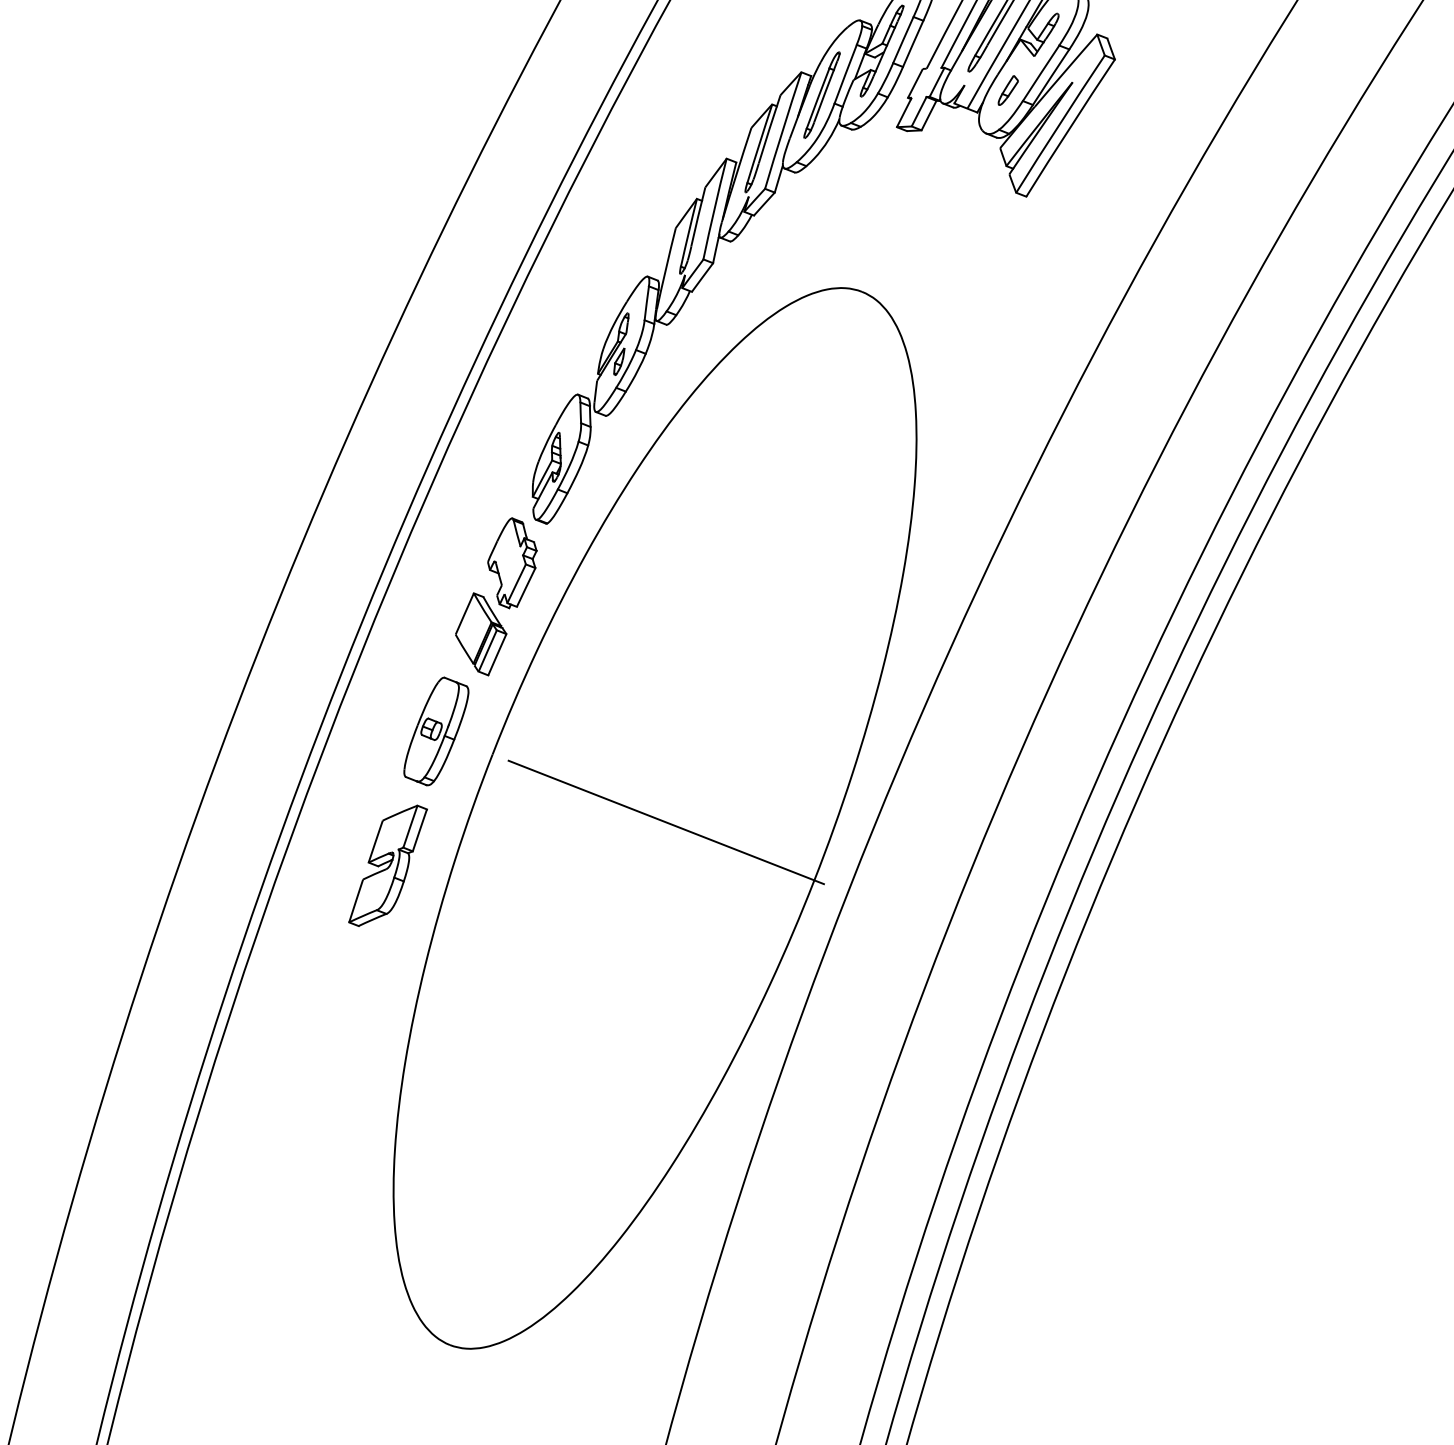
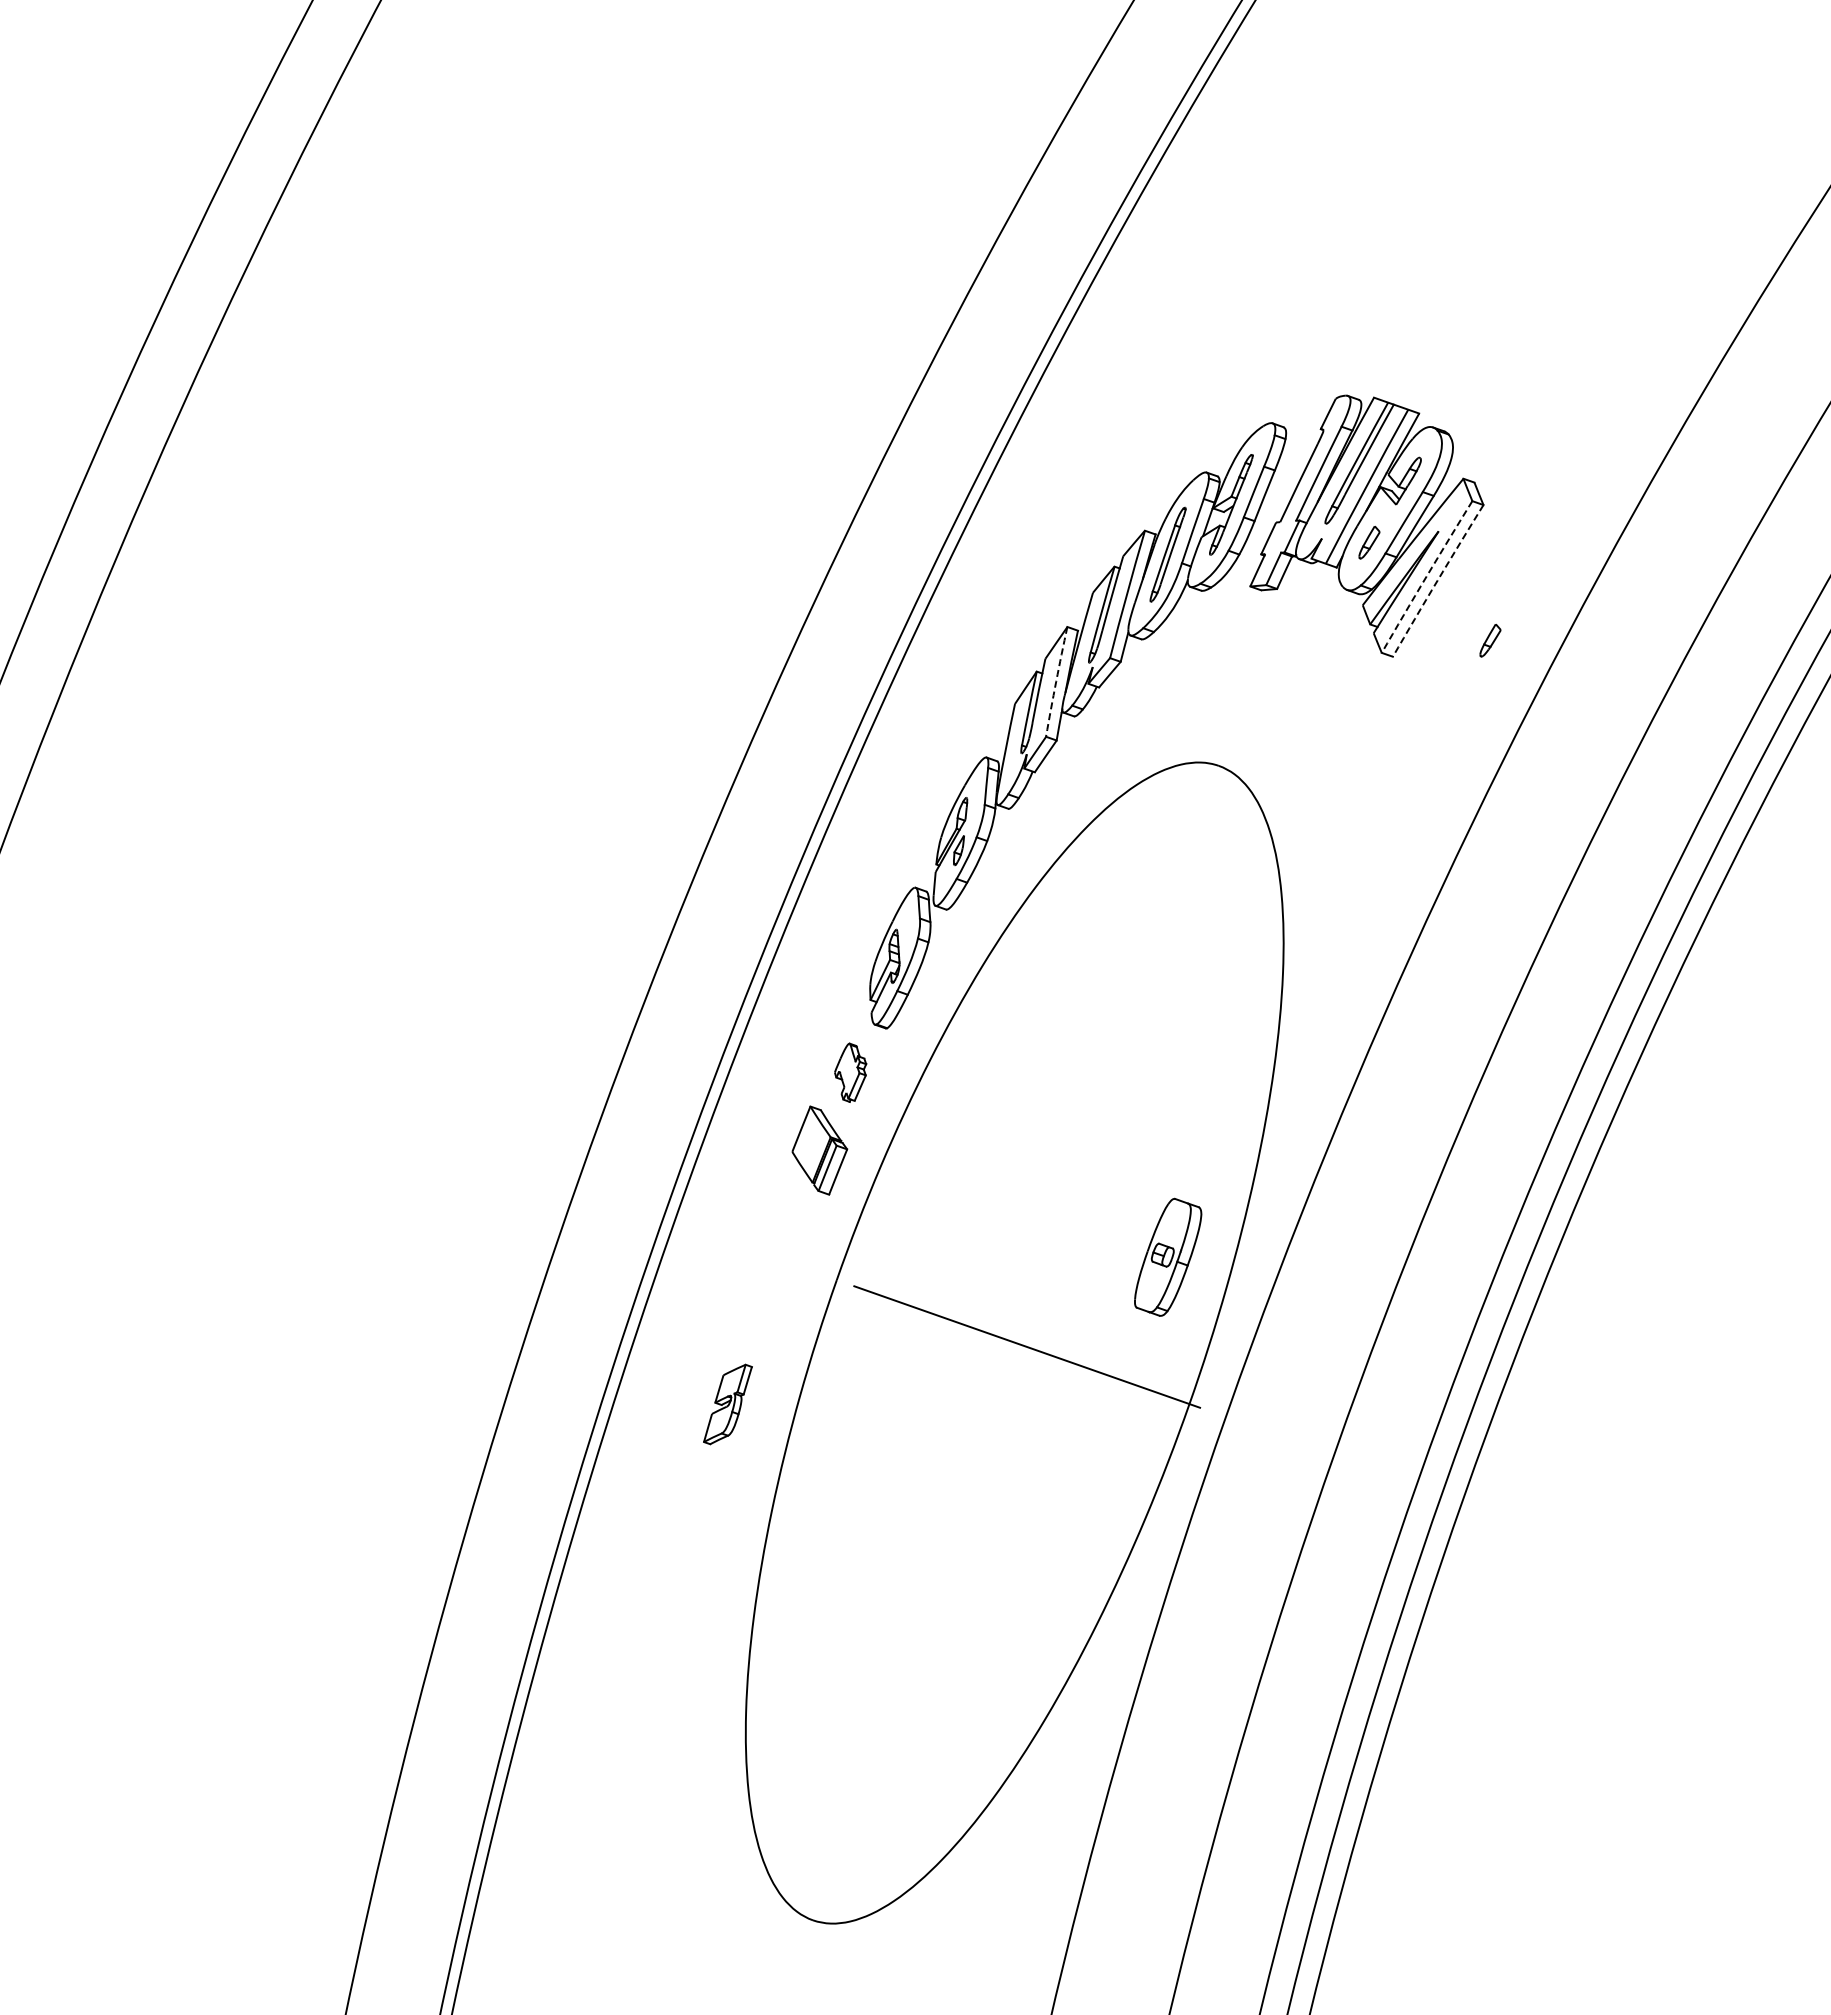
arc: (1059, 123) -> (1426, 576), solid -> dashed
arc: (1070, 127) -> (1437, 580), solid -> dashed
part: (1117, 184) -> (1490, 640), added
arc: (714, 208) -> (1056, 681), solid -> dashed
part: (511, 563) -> (850, 1072), size x0.6
part: (436, 730) -> (1168, 1256), moved
part: (387, 865) -> (727, 1404), size x0.6

